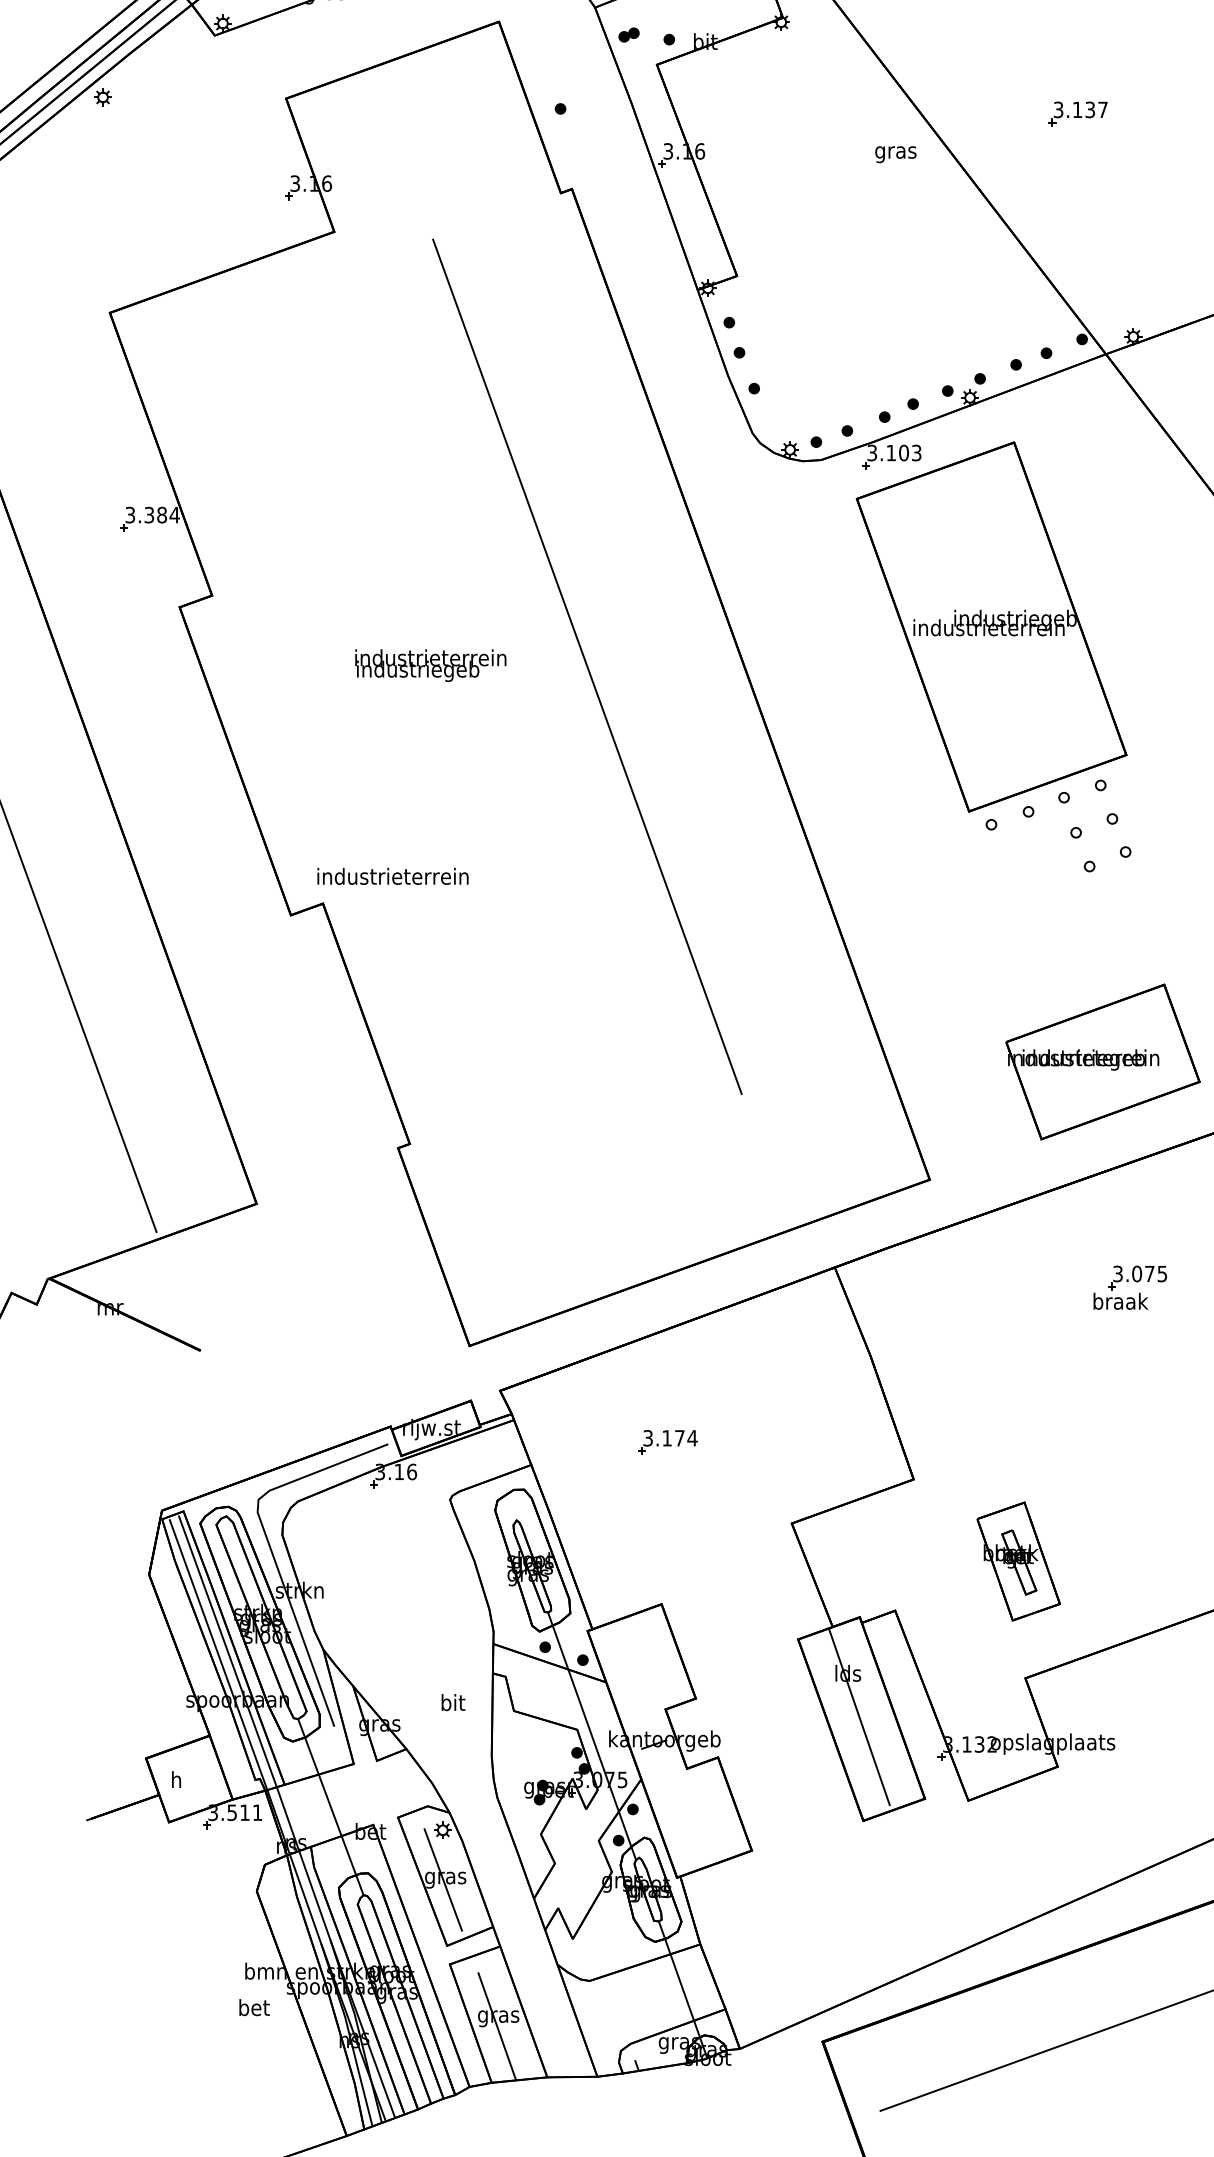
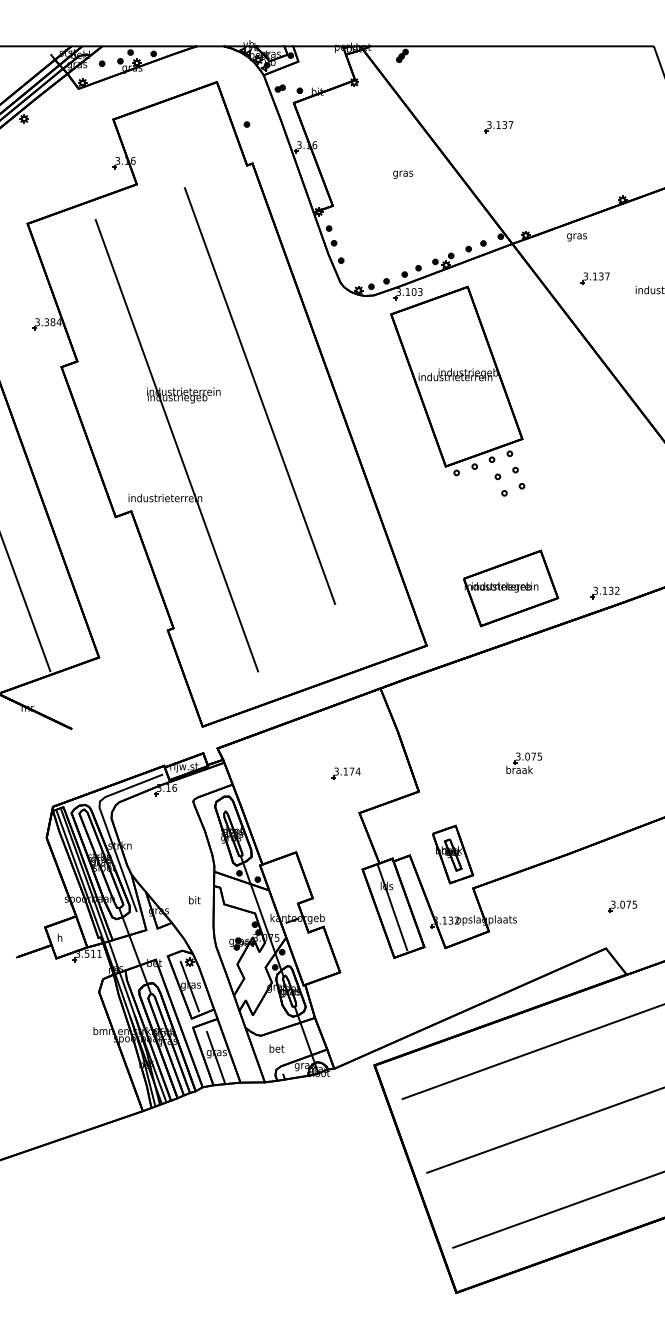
text: (896, 154) -> (403, 174), moved
line: (415, 768) -> (176, 445), added
part: (1130, 1286) -> (524, 762), moved
part: (666, 1442) -> (345, 773), moved
part: (1019, 1561) -> (453, 854), moved
text: (253, 2007) -> (276, 1048), moved

